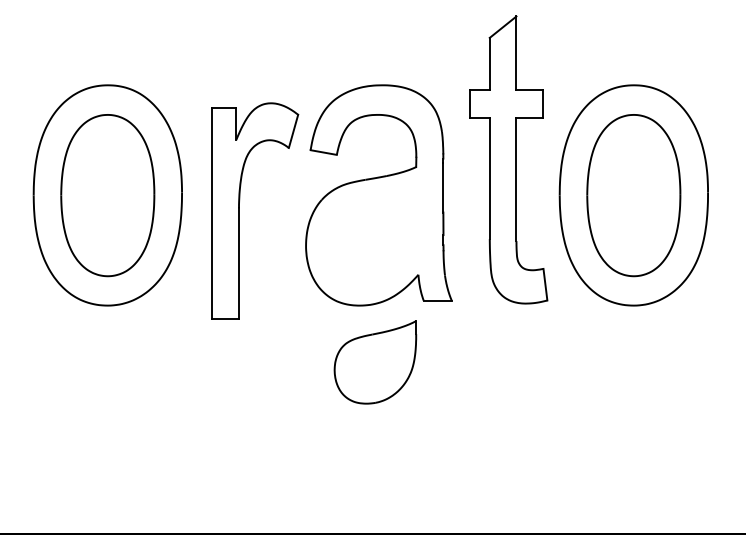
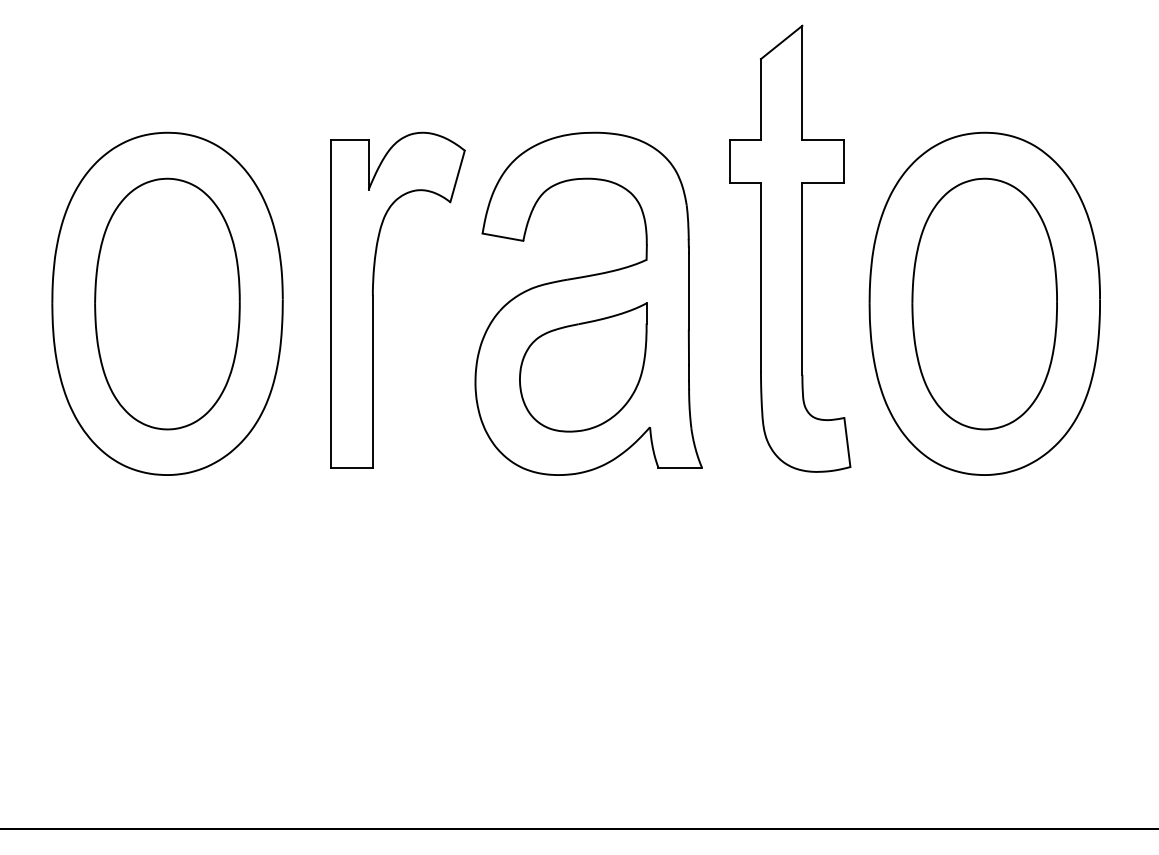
part: (239, 210) -> (373, 299), moved
part: (375, 362) -> (583, 367), moved

